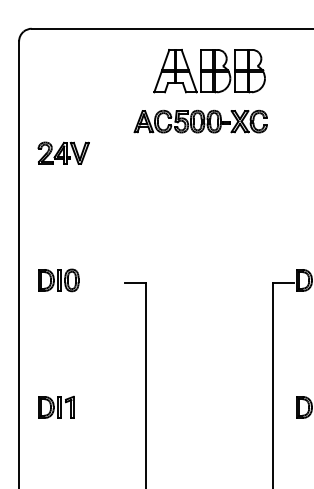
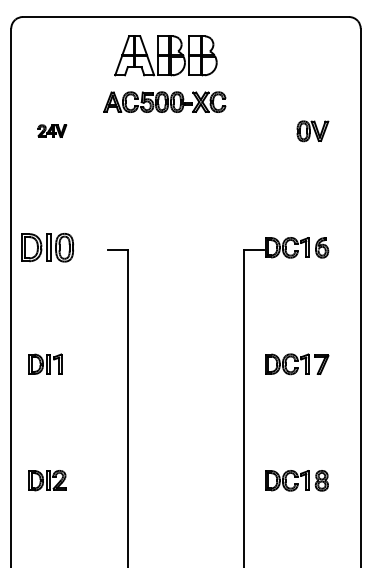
part: (209, 70) -> (165, 55), moved
part: (200, 120) -> (164, 101), moved
part: (64, 152) -> (52, 130), size x0.6
part: (58, 280) -> (47, 247), size x1.4

